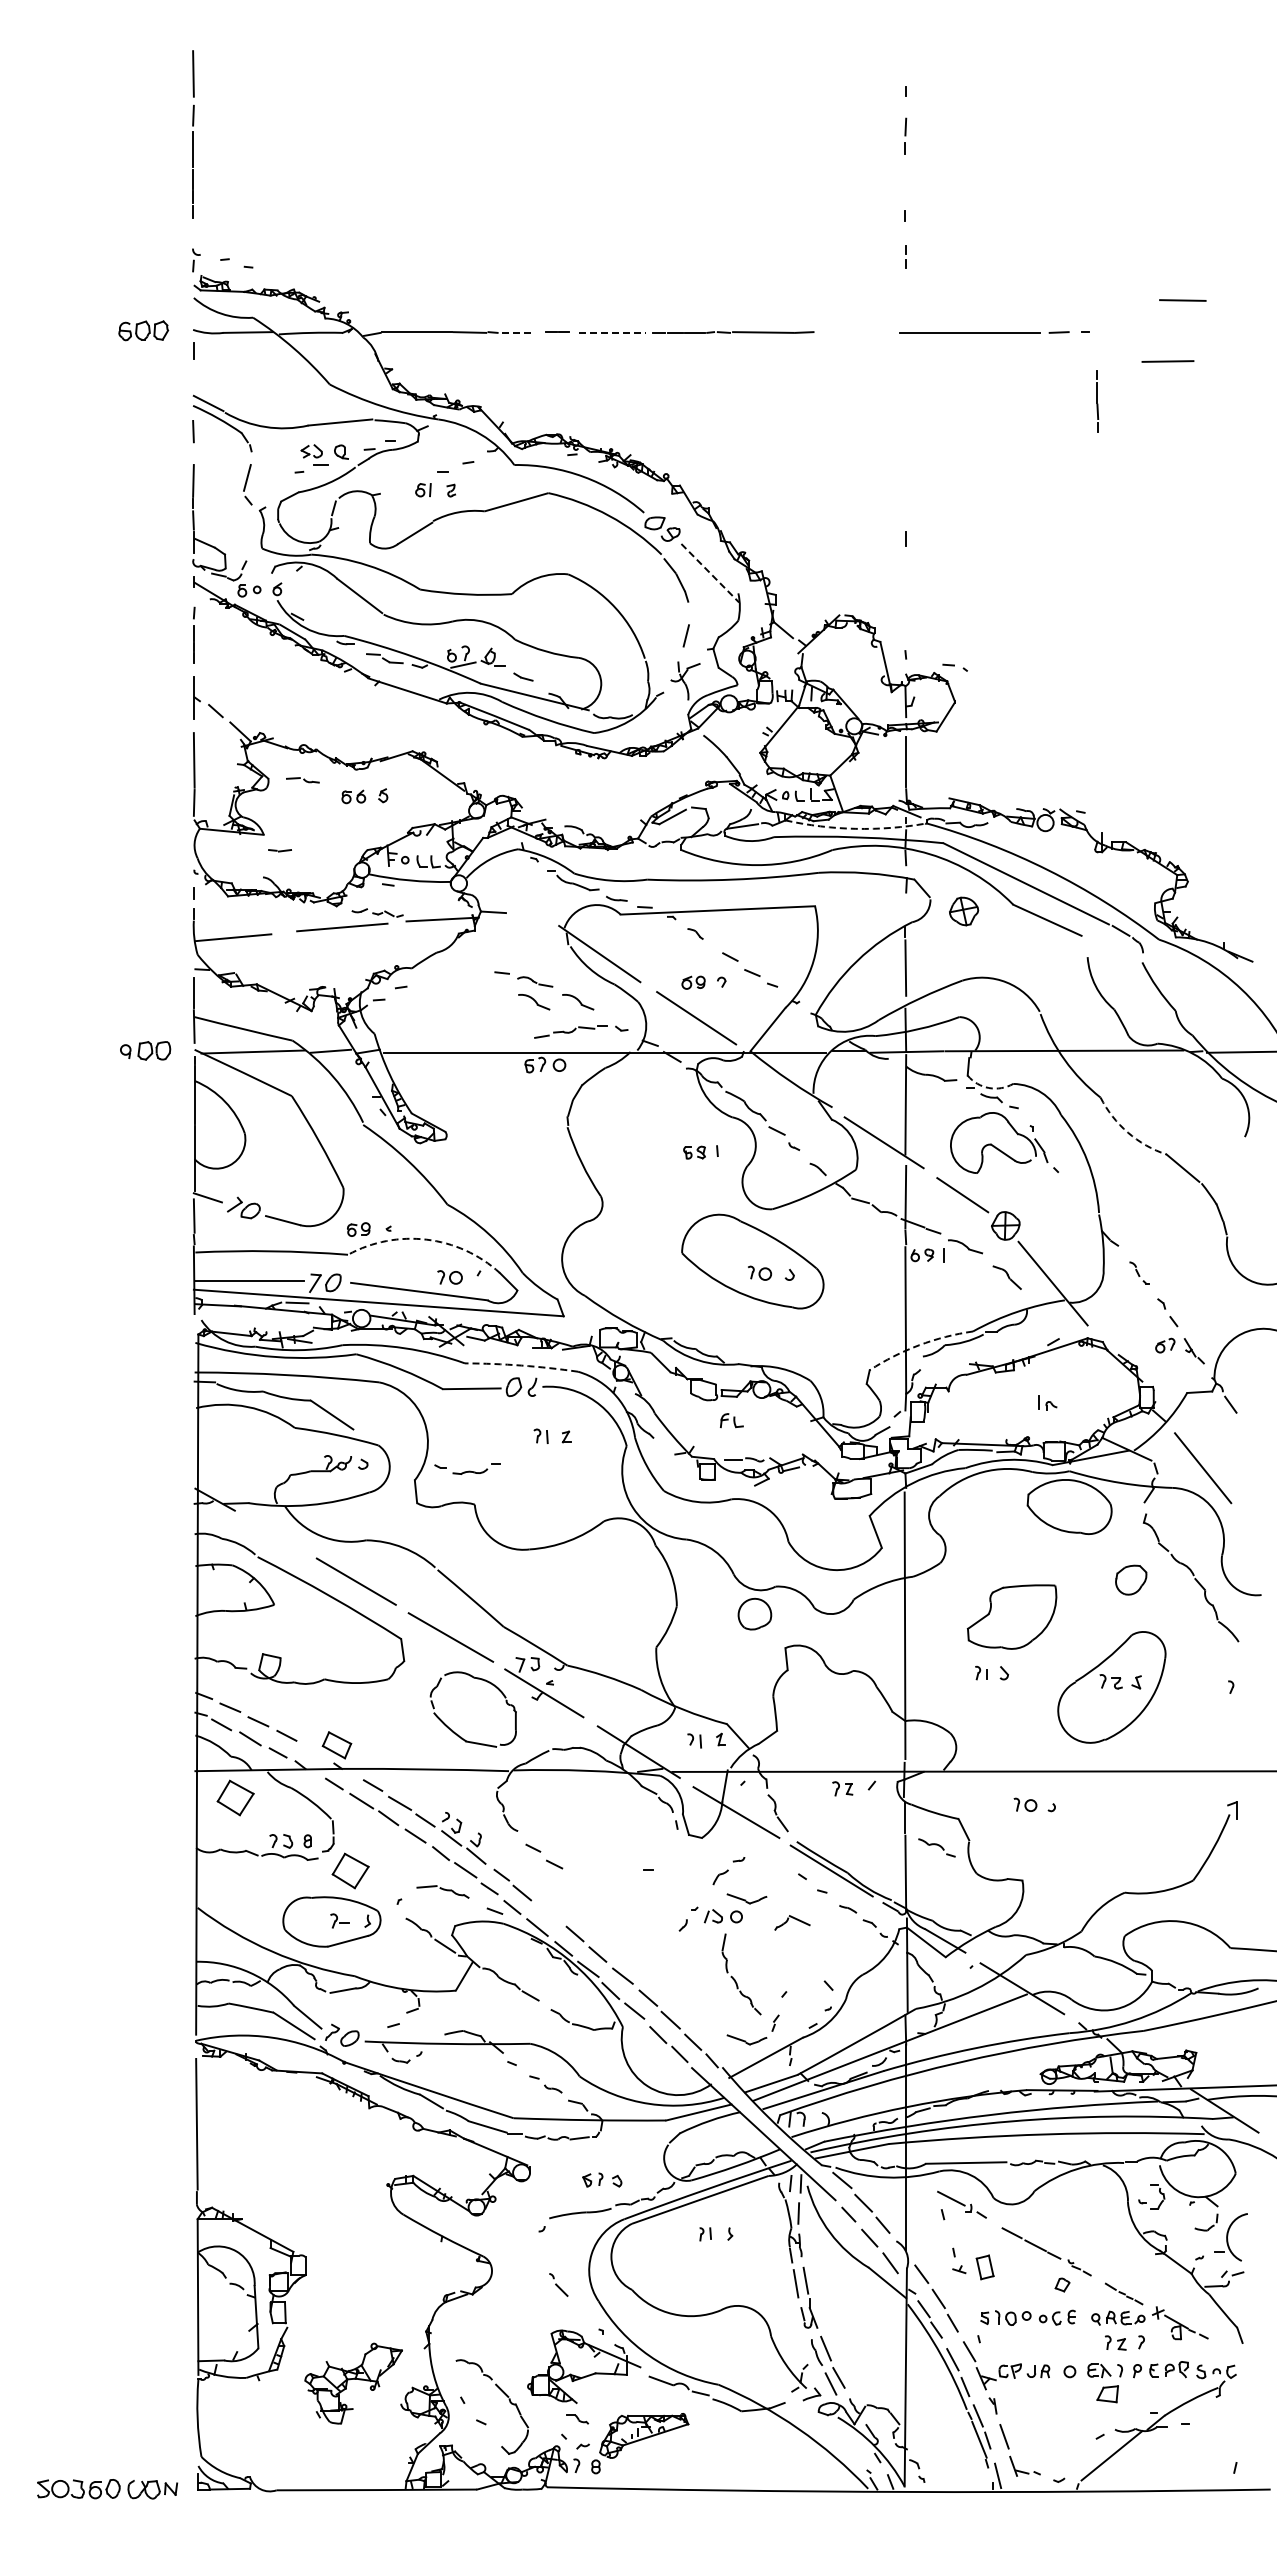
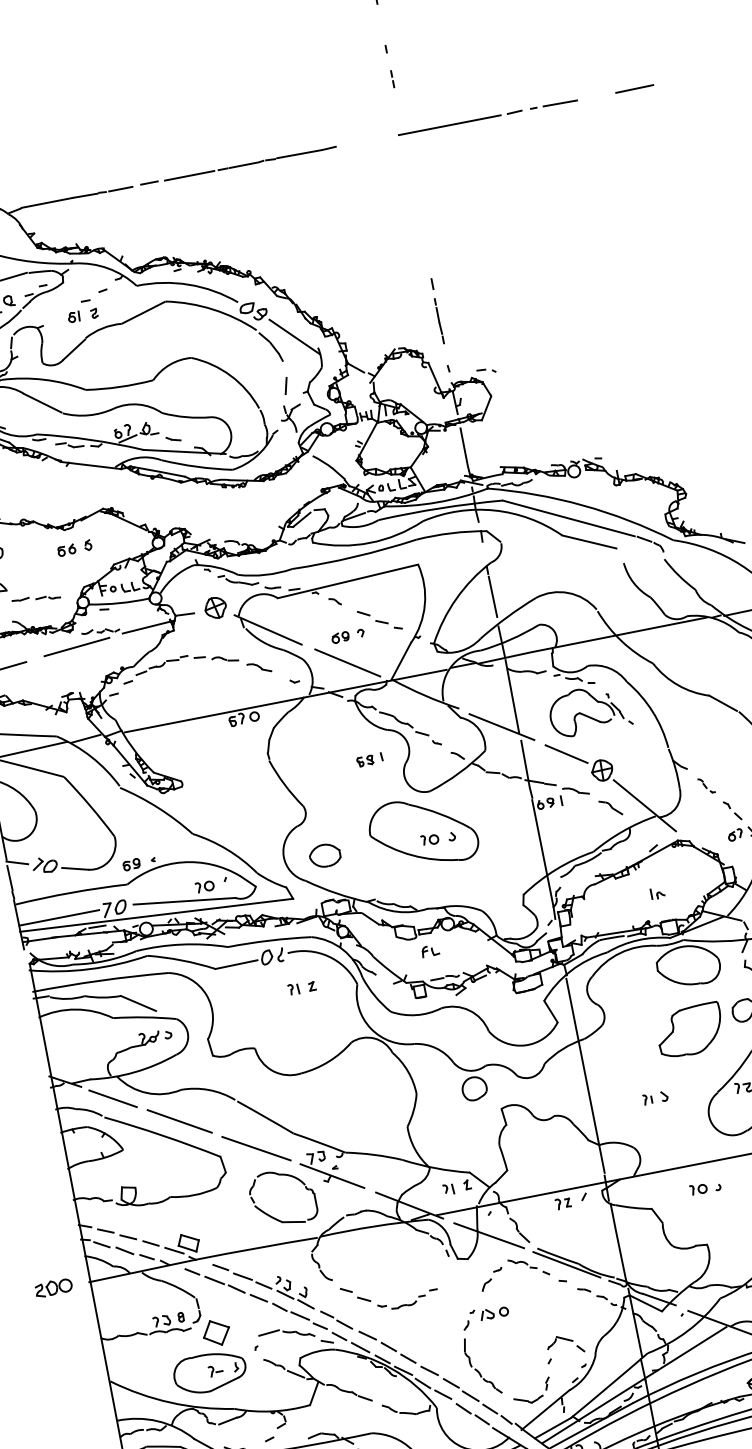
line: (1182, 300) -> (560, 103), moved
line: (518, 332) -> (121, 188), dashed -> solid
line: (612, 332) -> (189, 175), dashed -> solid
line: (1167, 361) -> (634, 89), moved
part: (1097, 401) -> (439, 321), moved
line: (710, 573) -> (294, 337), dashed -> solid
part: (302, 780) -> (47, 598), moved
arc: (855, 828) -> (436, 502), dashed -> solid
part: (964, 911) -> (216, 607), moved
part: (534, 1002) -> (227, 674), removed
part: (570, 1031) -> (161, 665), moved
arc: (988, 1088) -> (570, 672), dashed -> solid
arc: (1127, 1132) -> (677, 685), dashed -> solid
arc: (426, 1239) -> (182, 862), dashed -> solid
part: (616, 1267) -> (324, 855), added
arc: (919, 1345) -> (556, 869), dashed -> solid
arc: (521, 1365) -> (269, 940), dashed -> solid
part: (467, 1468) -> (401, 1303), moved
line: (273, 1534) -> (112, 1098), added
part: (1011, 1616) -> (689, 1030), moved
line: (315, 1751) -> (174, 1250), added
part: (146, 1769) -> (53, 1287), added
part: (235, 1797) -> (122, 1295), removed
part: (936, 1847) -> (521, 1264), moved
part: (442, 1891) -> (286, 1334), size x1.43
part: (746, 1898) -> (508, 1296), removed
line: (549, 1913) -> (367, 1335), added
part: (792, 1922) -> (559, 1341), moved
part: (735, 1979) -> (478, 1370), moved

